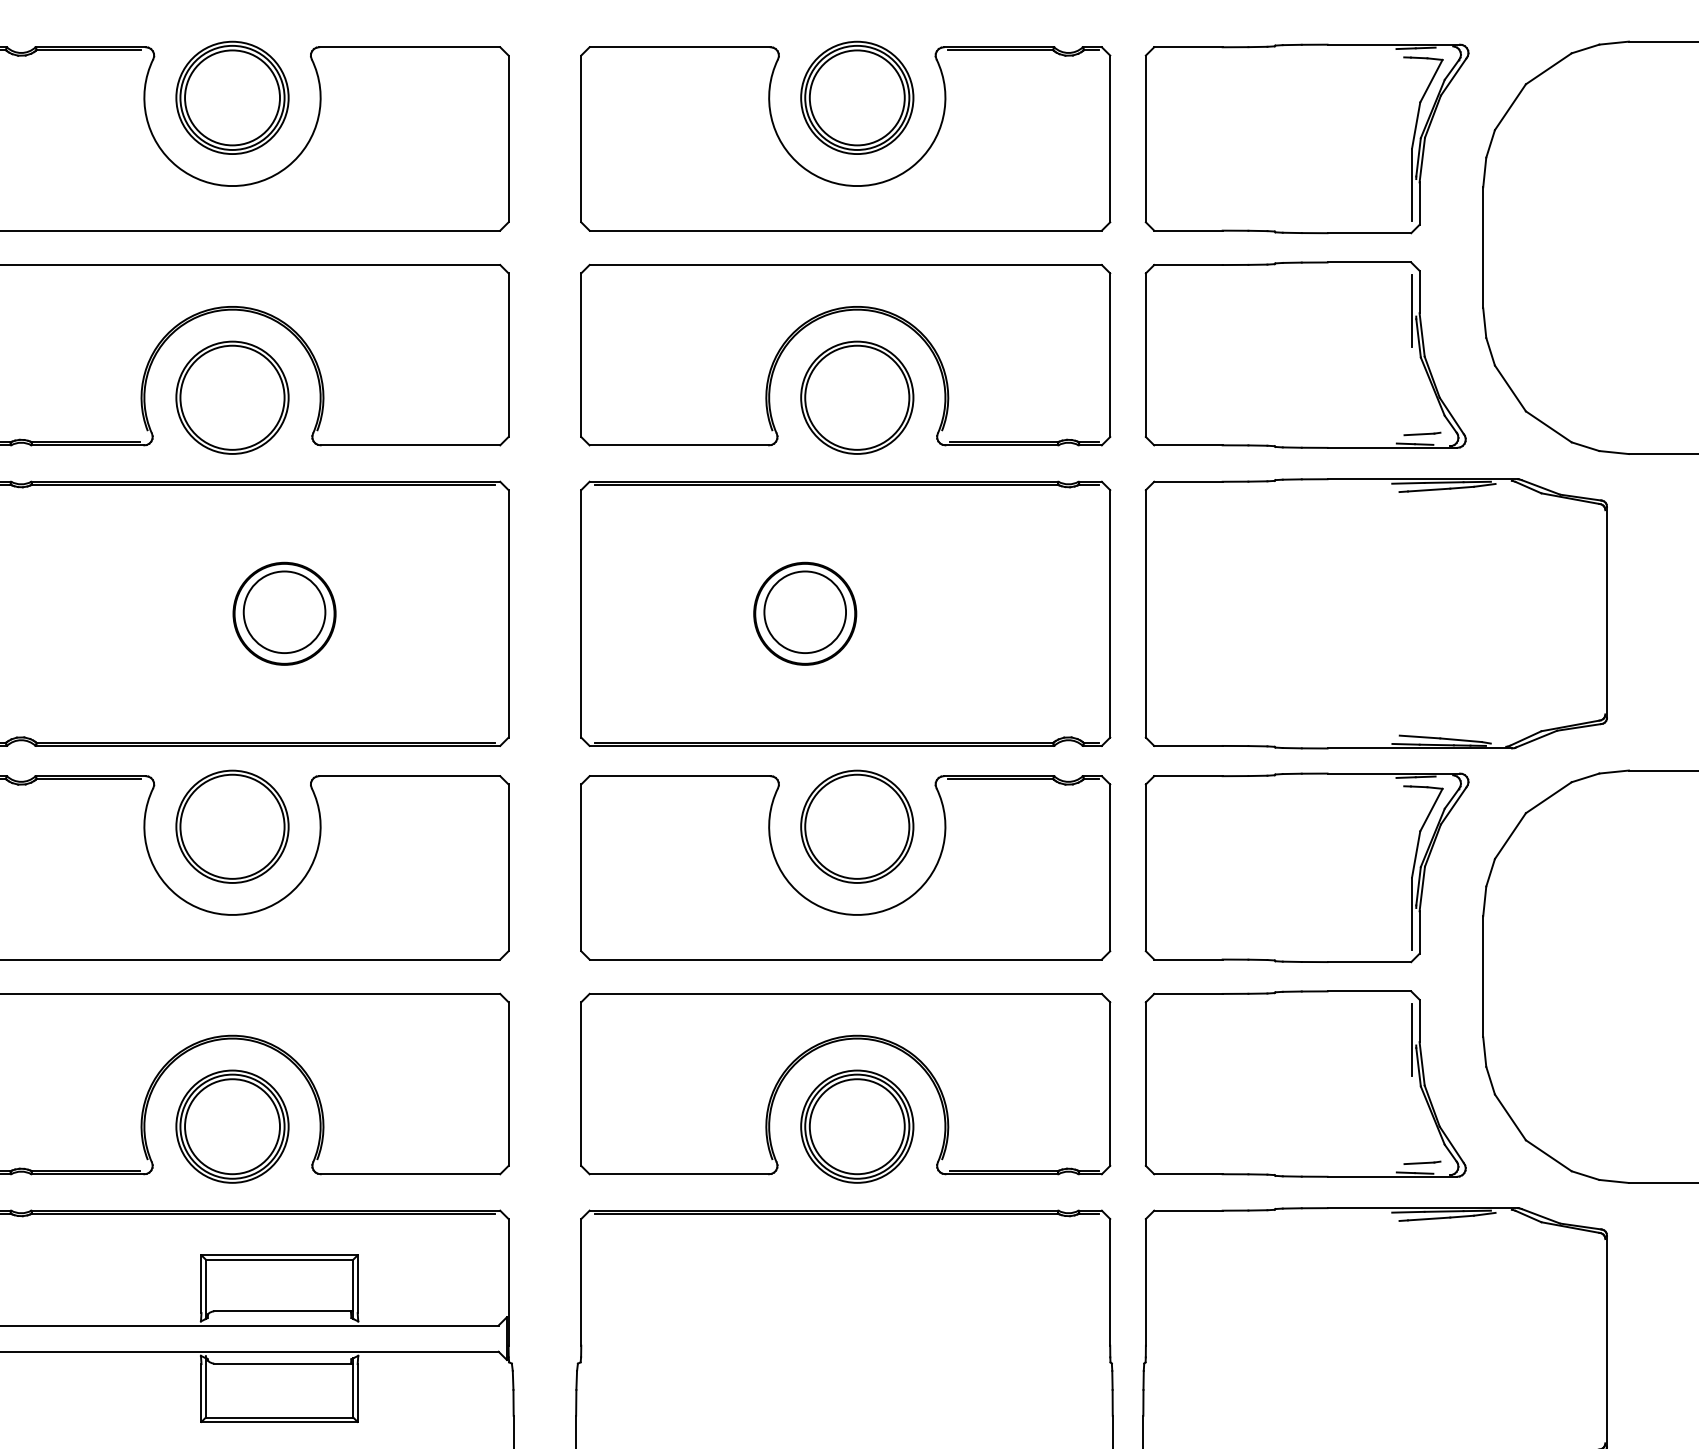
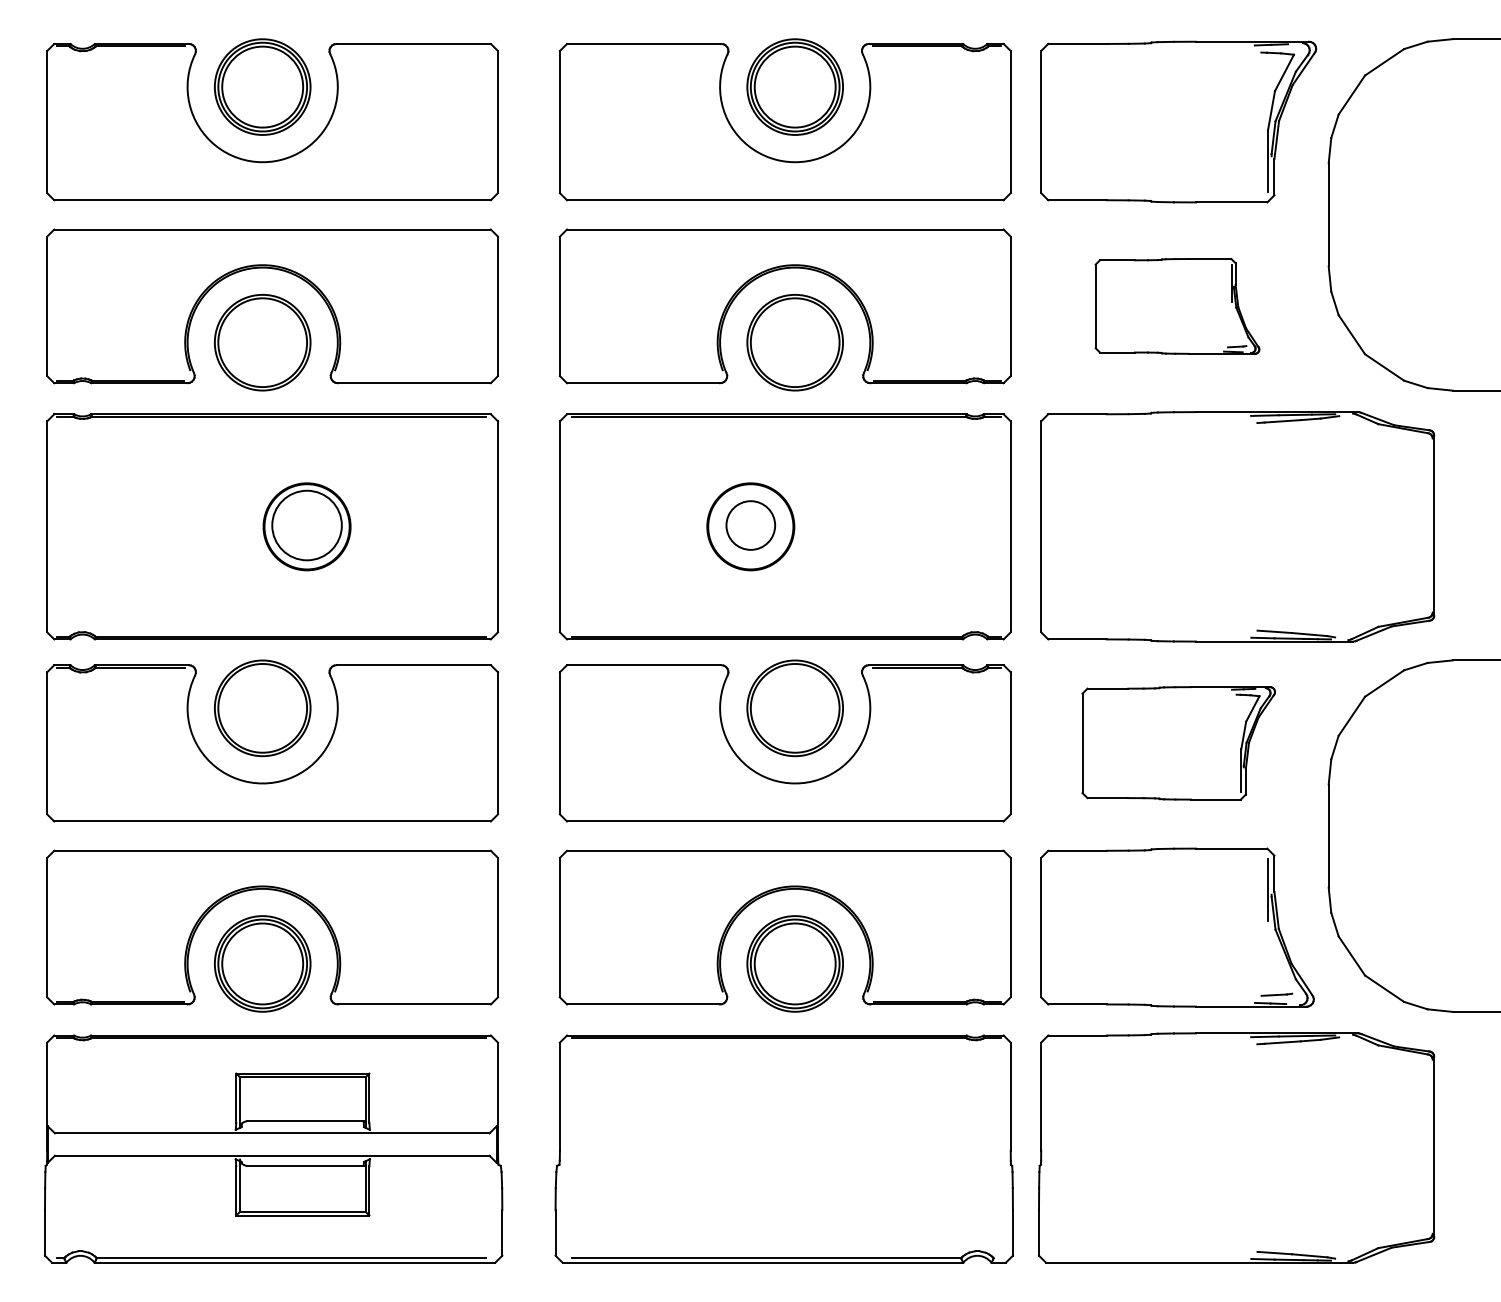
part: (1305, 355) -> (1177, 306), size x0.6
circle: (804, 612) -> (750, 525), size x0.7
part: (1307, 868) -> (1178, 743), size x0.7

